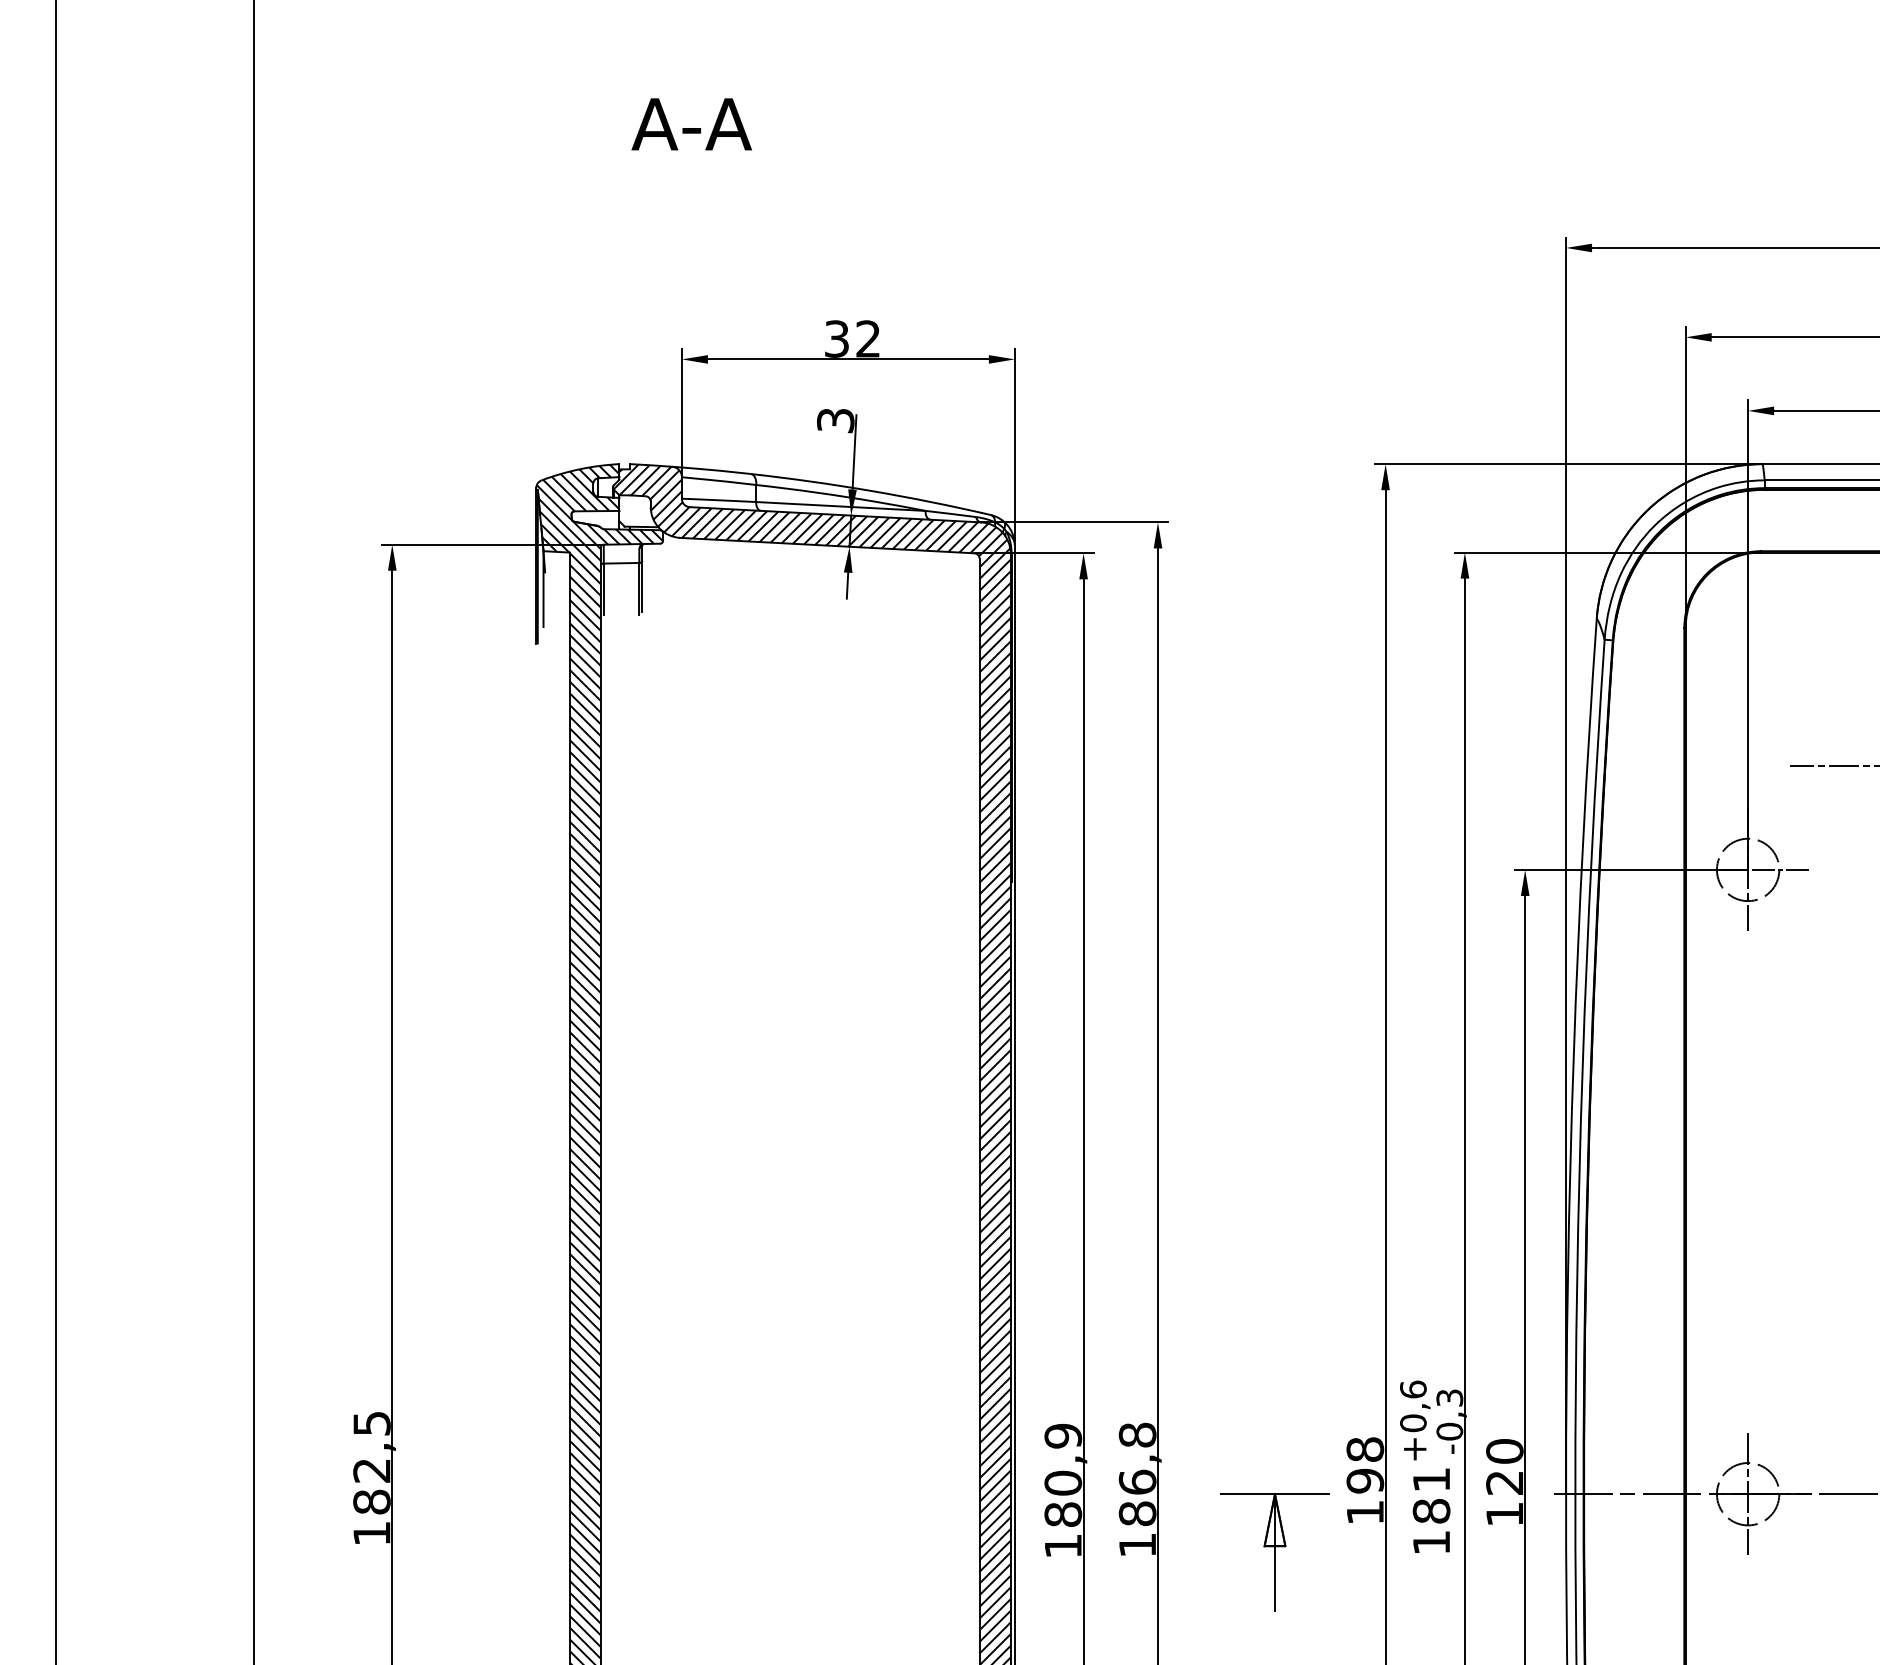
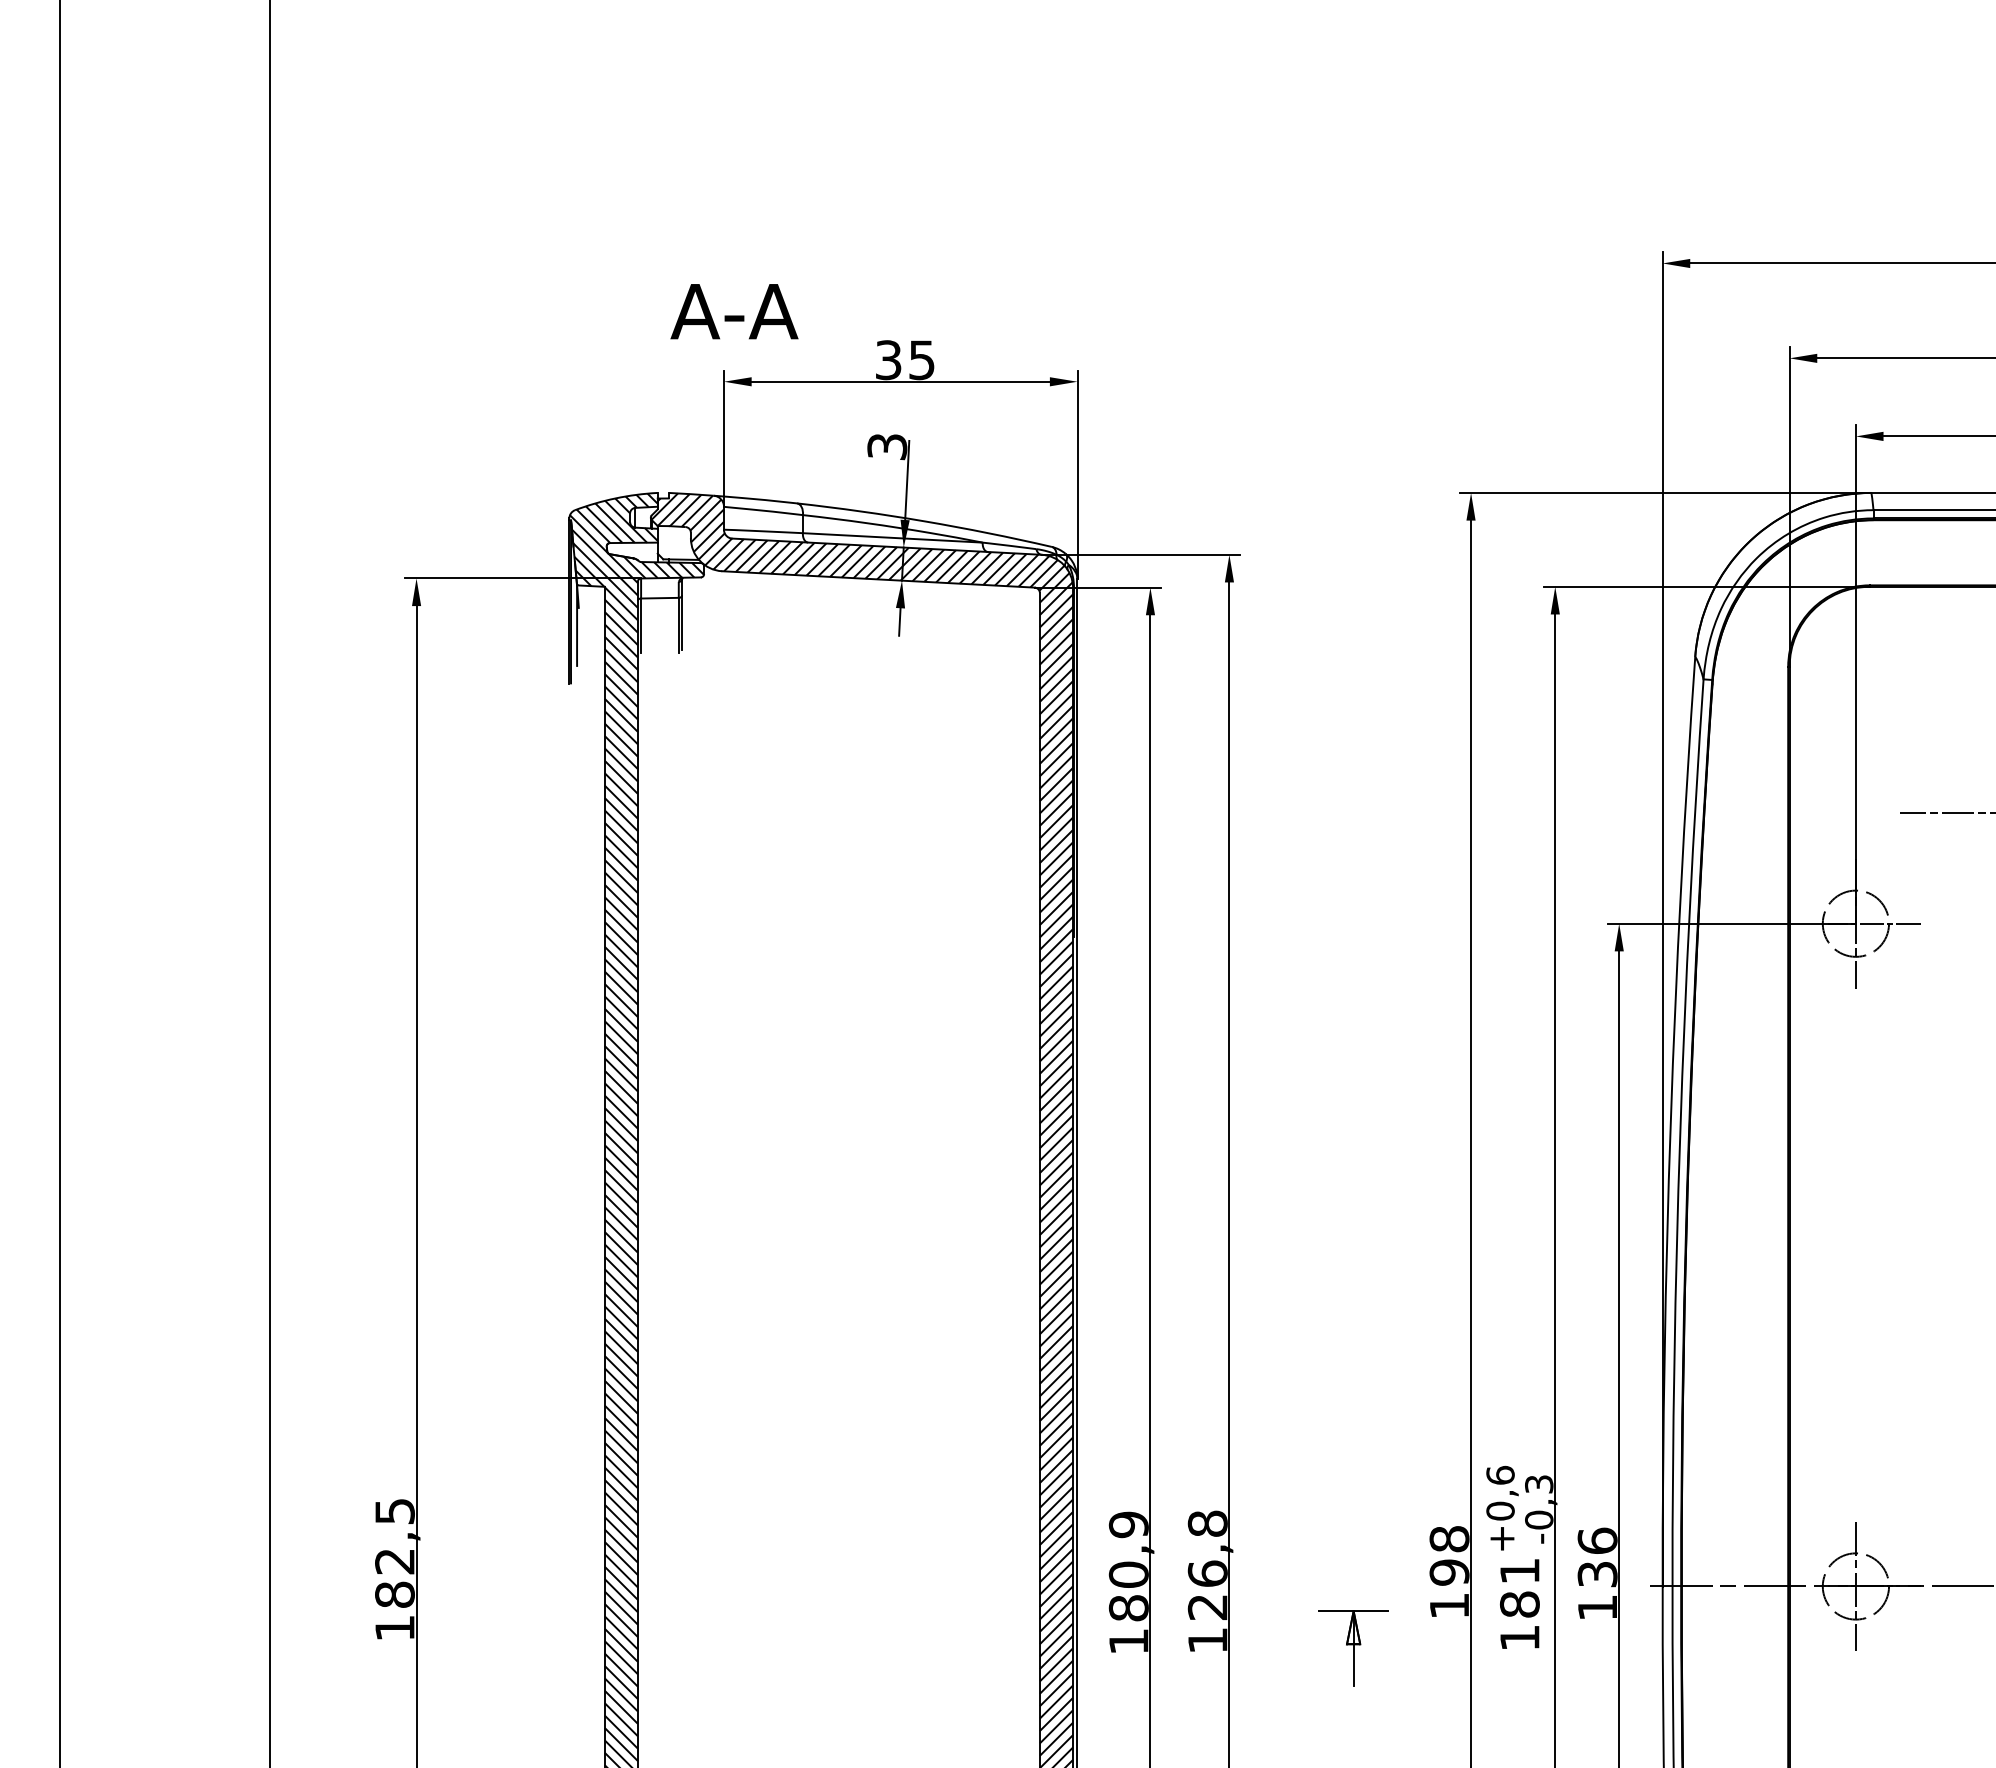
text: (691, 124) -> (734, 311), moved
text: (867, 338) -> (921, 359), 32 -> 35
text: (1504, 1466) -> (1597, 1557), 120 -> 136
text: (1137, 1513) -> (1207, 1606), 186,8 -> 126,8
part: (1274, 1552) -> (1353, 1648), size x0.6

